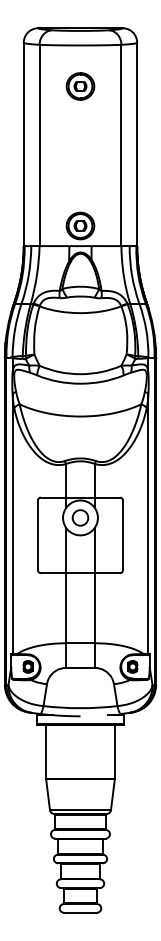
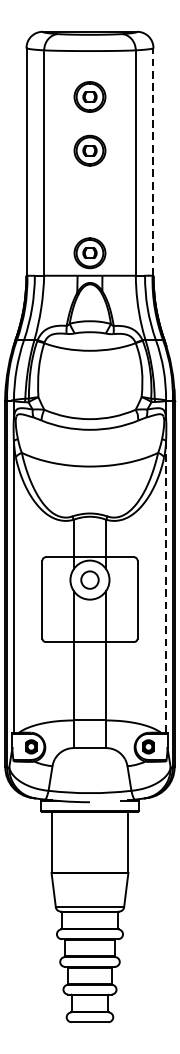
part: (80, 134) -> (90, 150), added
line: (137, 144) -> (153, 161), solid -> dashed
line: (148, 523) -> (166, 586), solid -> dashed

